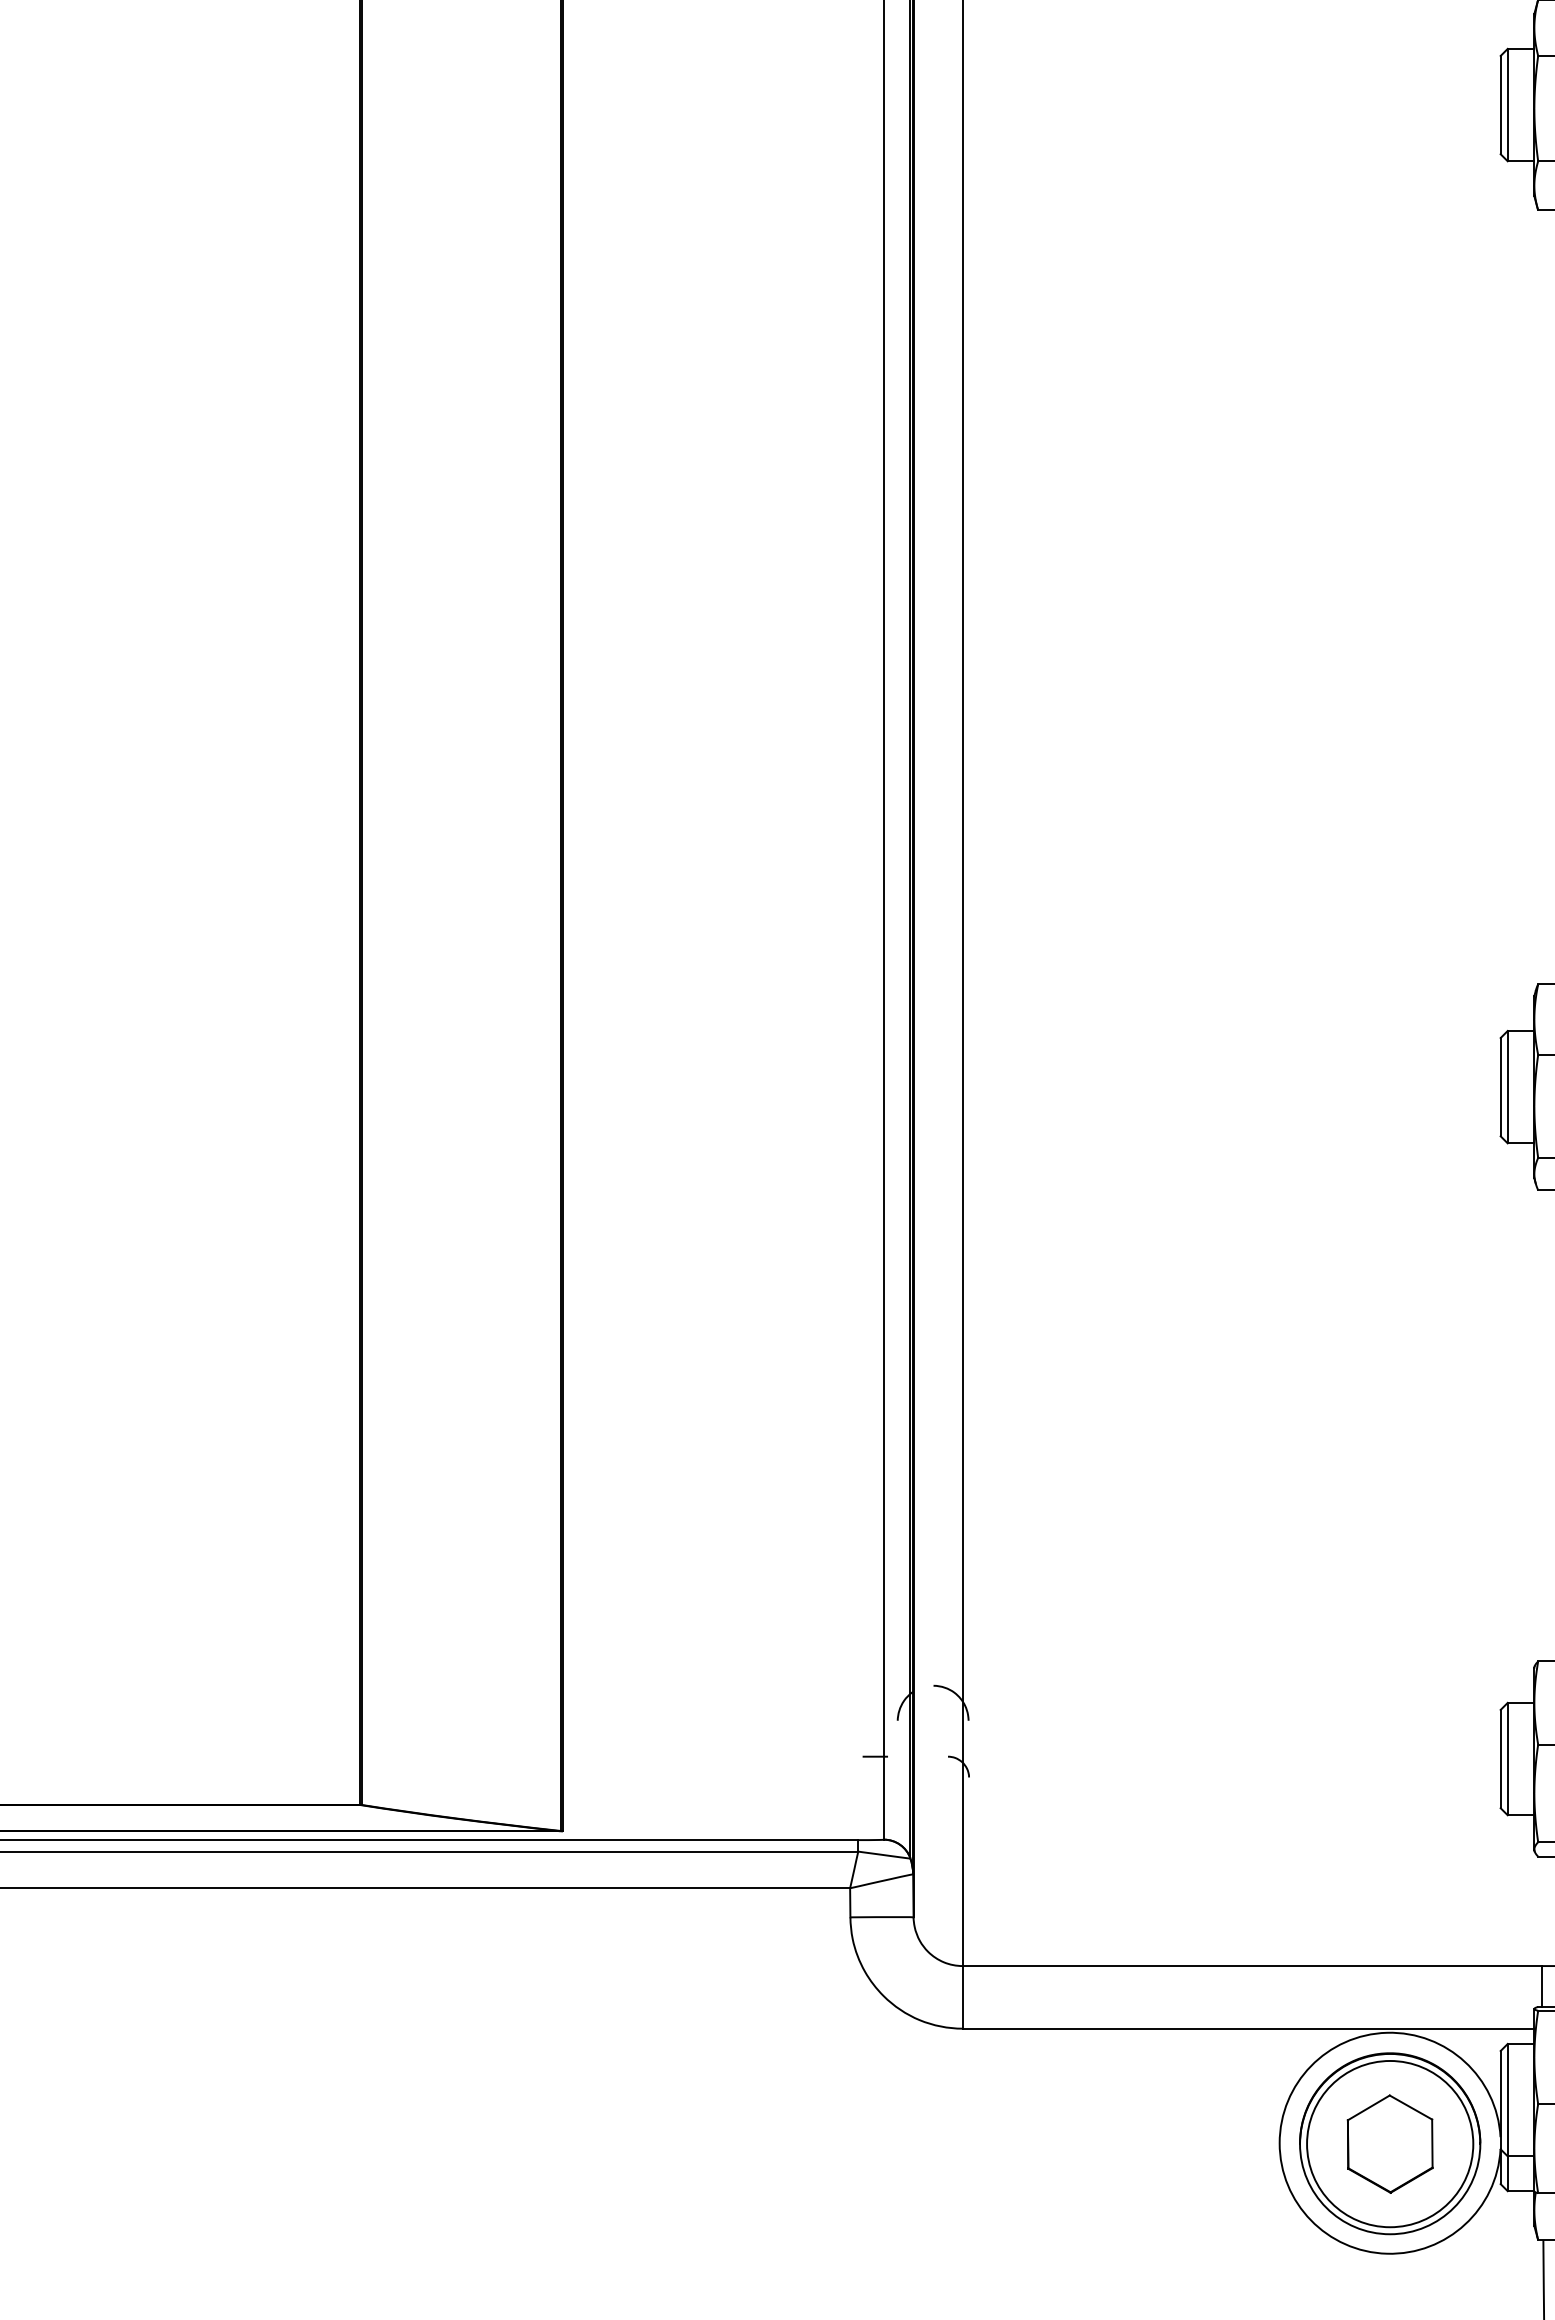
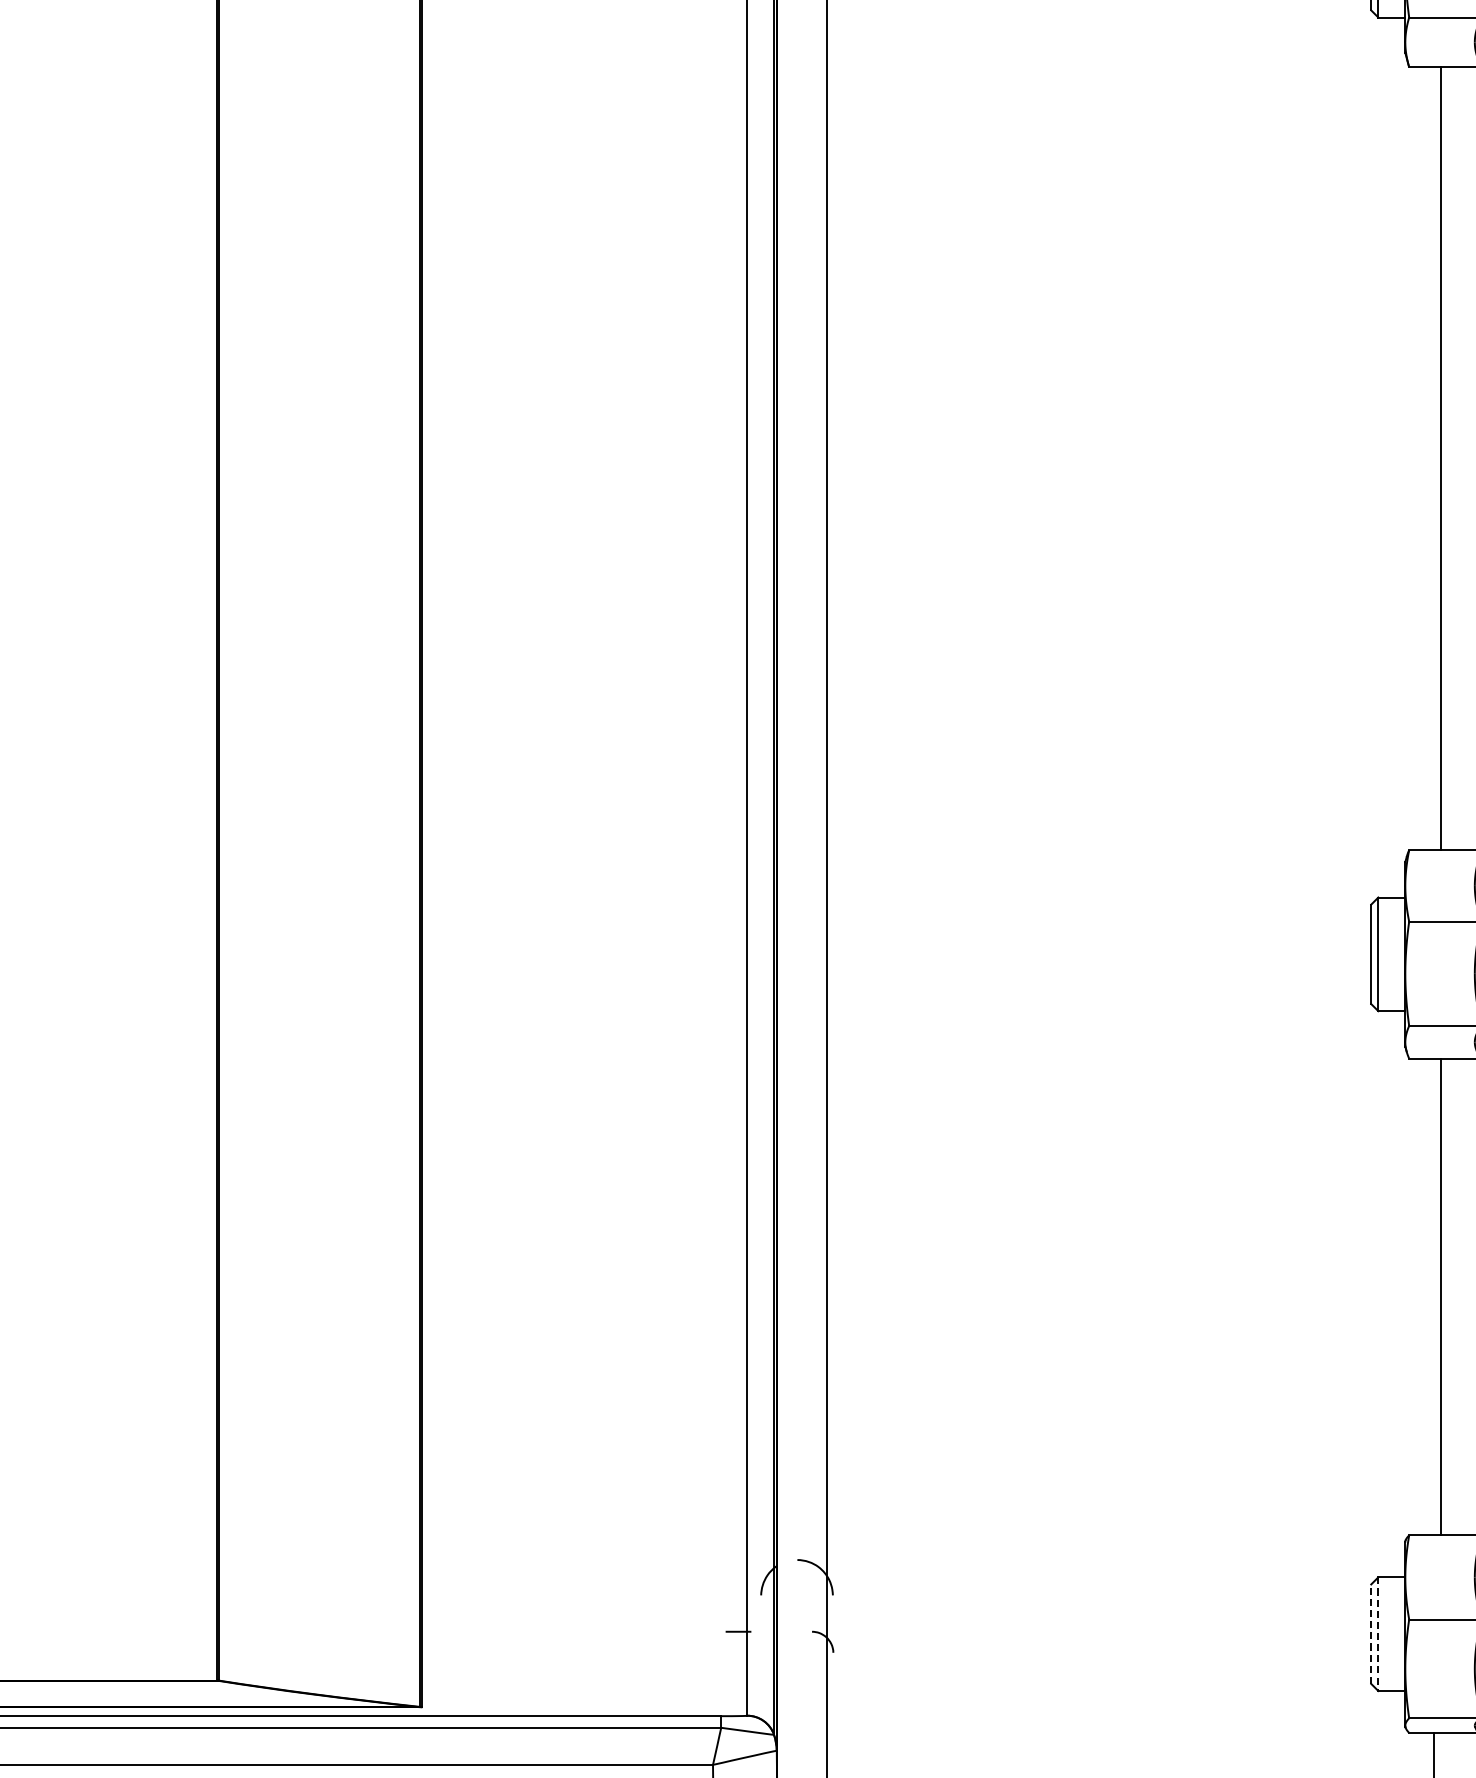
line: (1500, 1758) -> (1371, 1633), solid -> dashed
line: (1507, 1759) -> (1378, 1634), solid -> dashed

